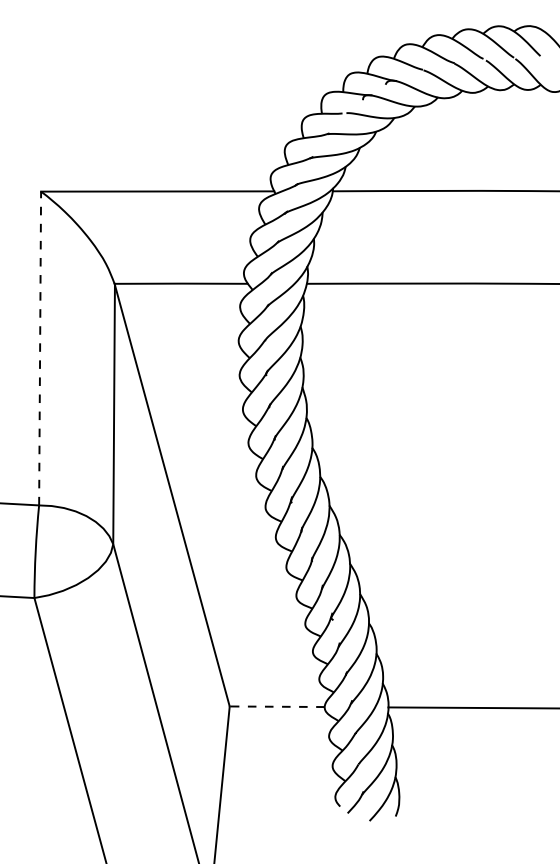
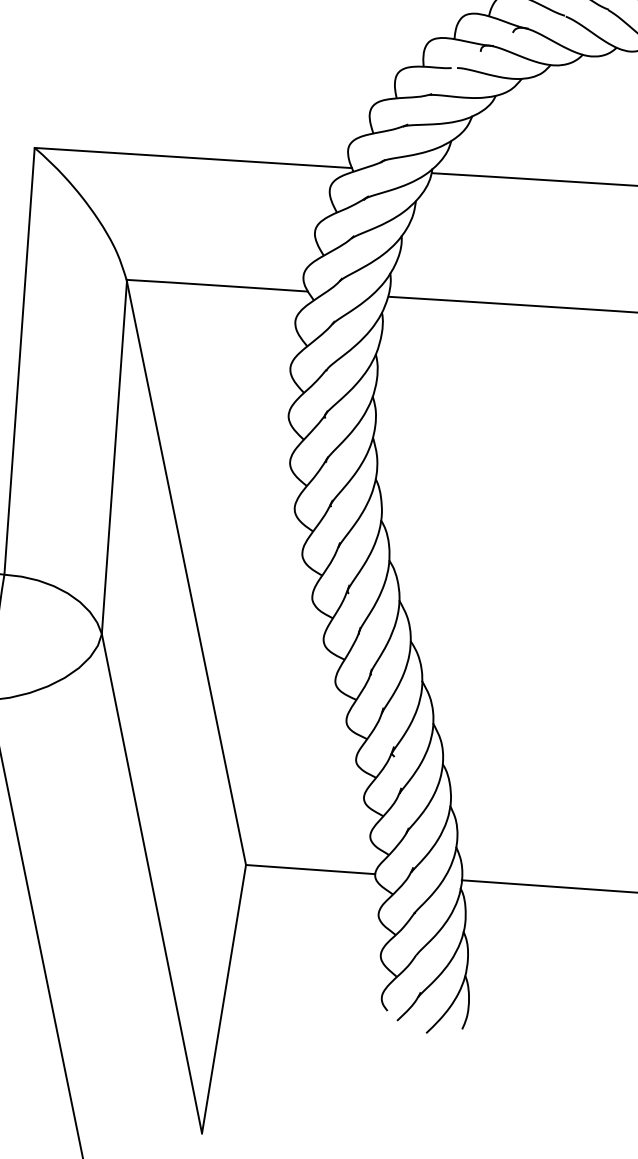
line: (40, 349) -> (19, 362), dashed -> solid
line: (276, 706) -> (309, 869), dashed -> solid

